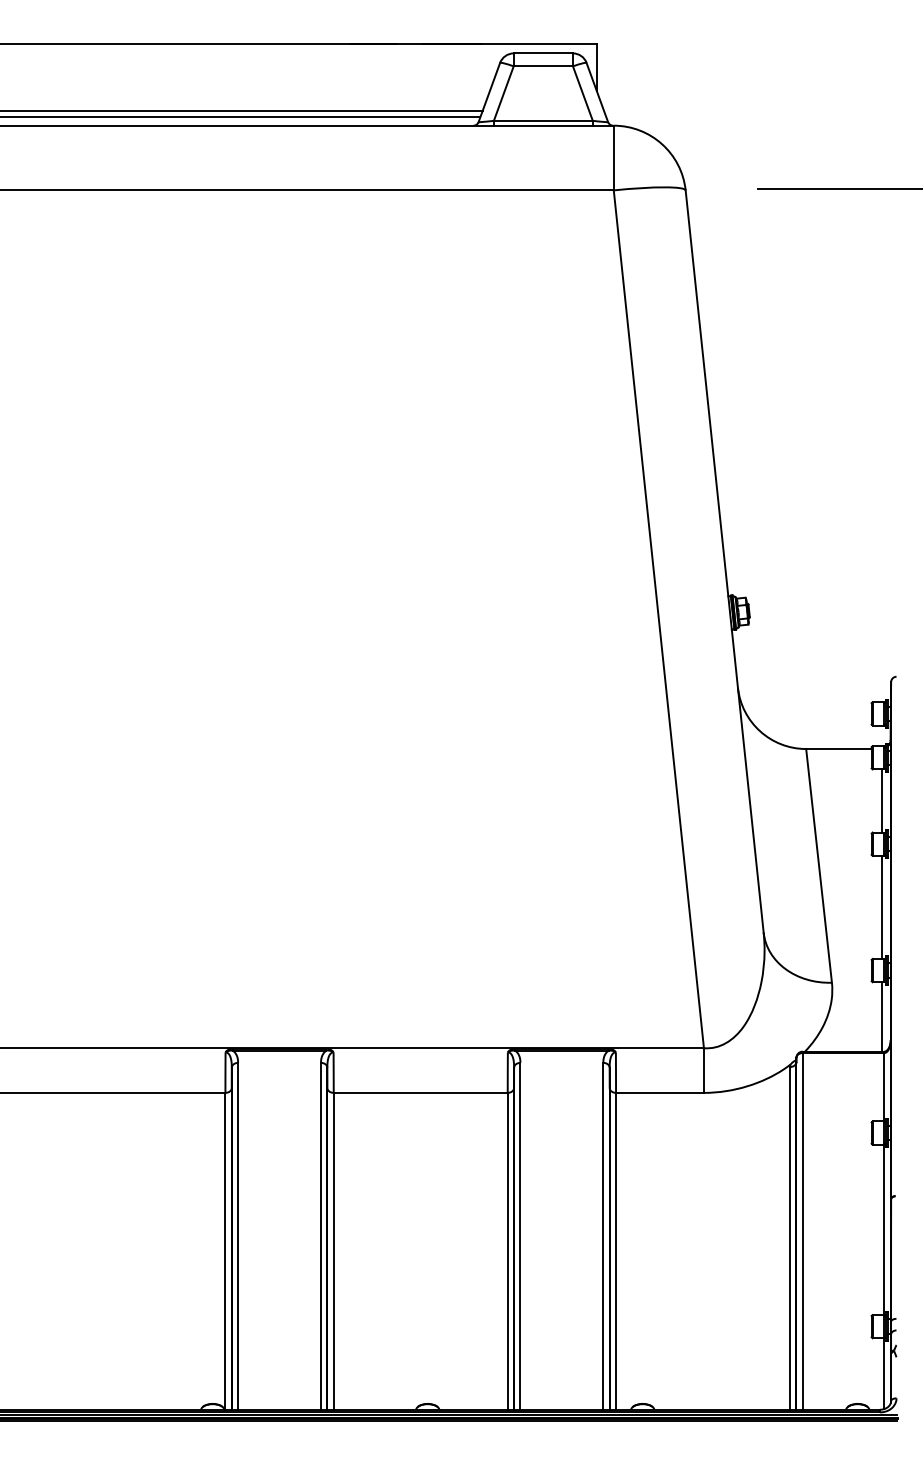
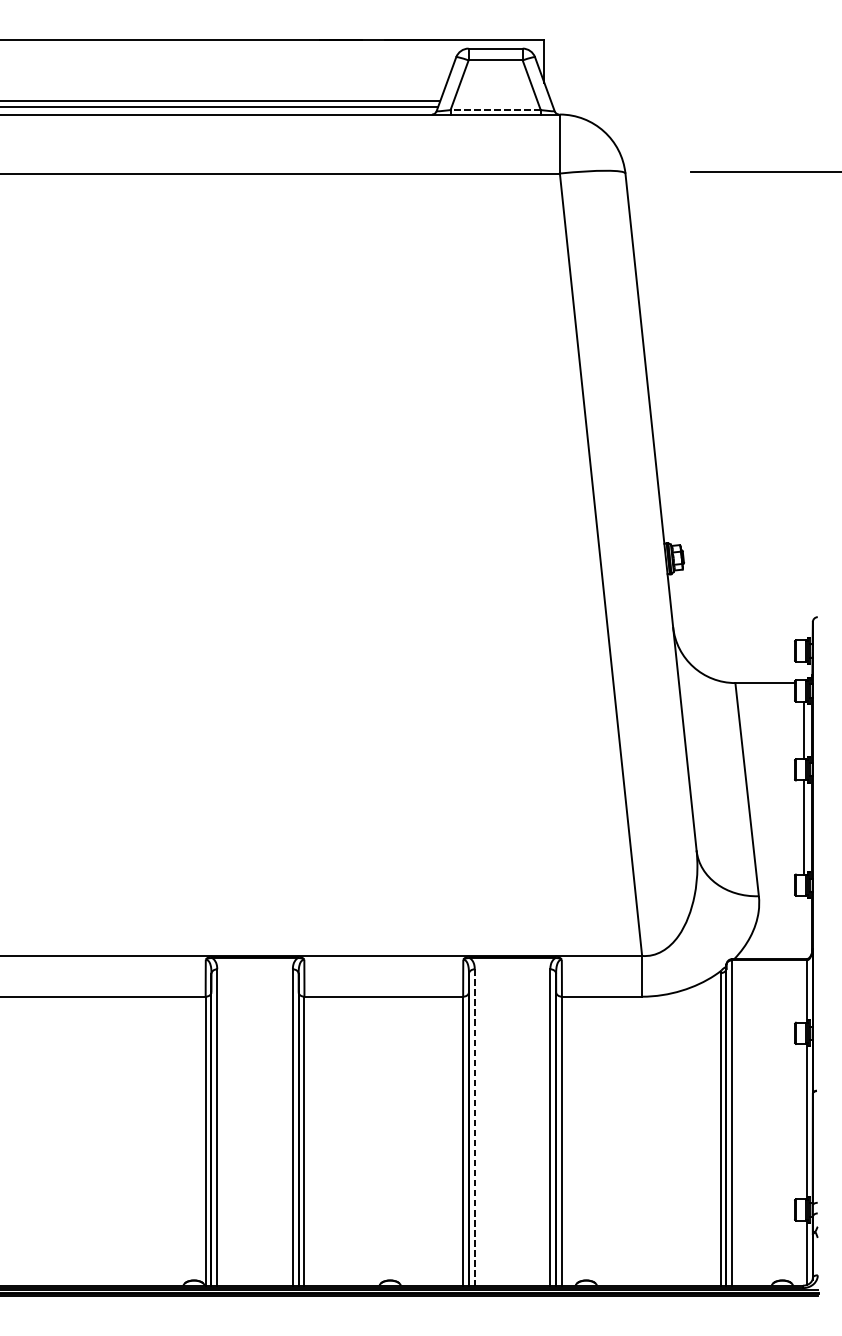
line: (542, 120) -> (494, 109), solid -> dashed
line: (881, 1016) -> (804, 927), removed
line: (520, 1236) -> (474, 1127), solid -> dashed

